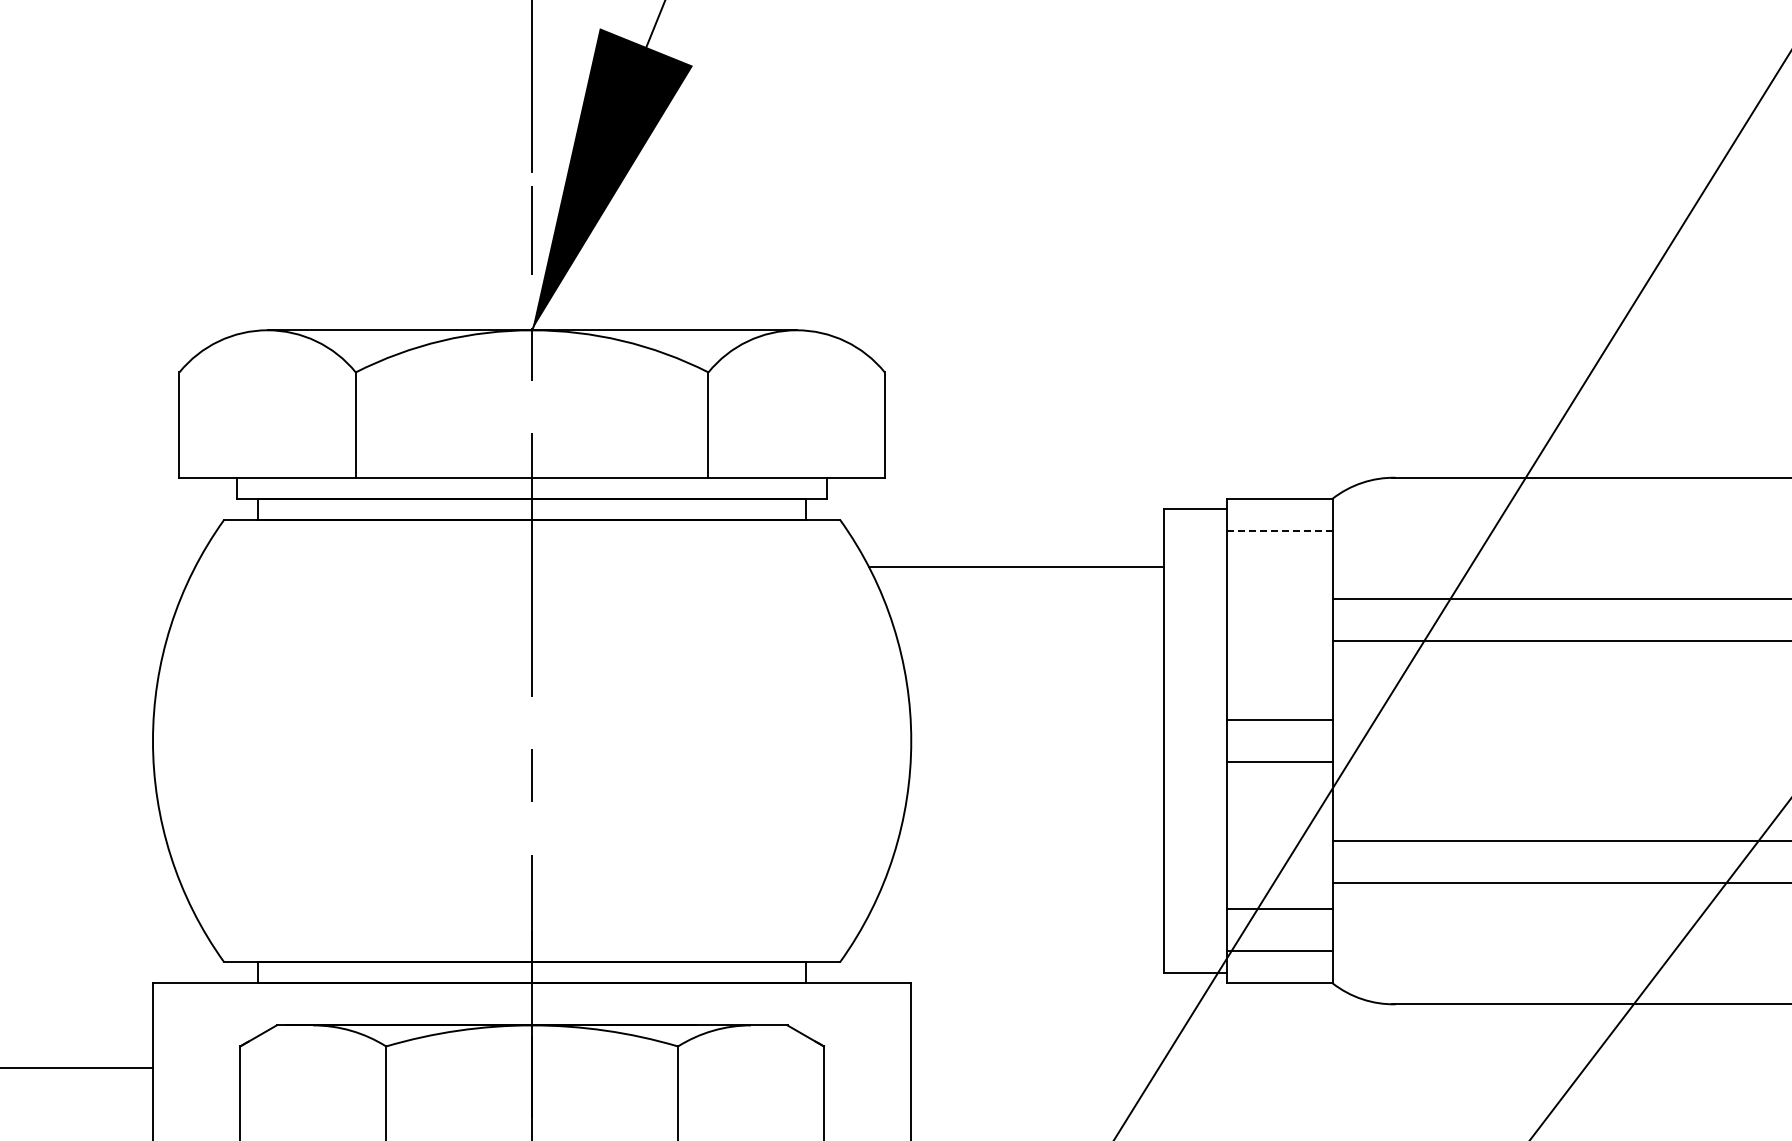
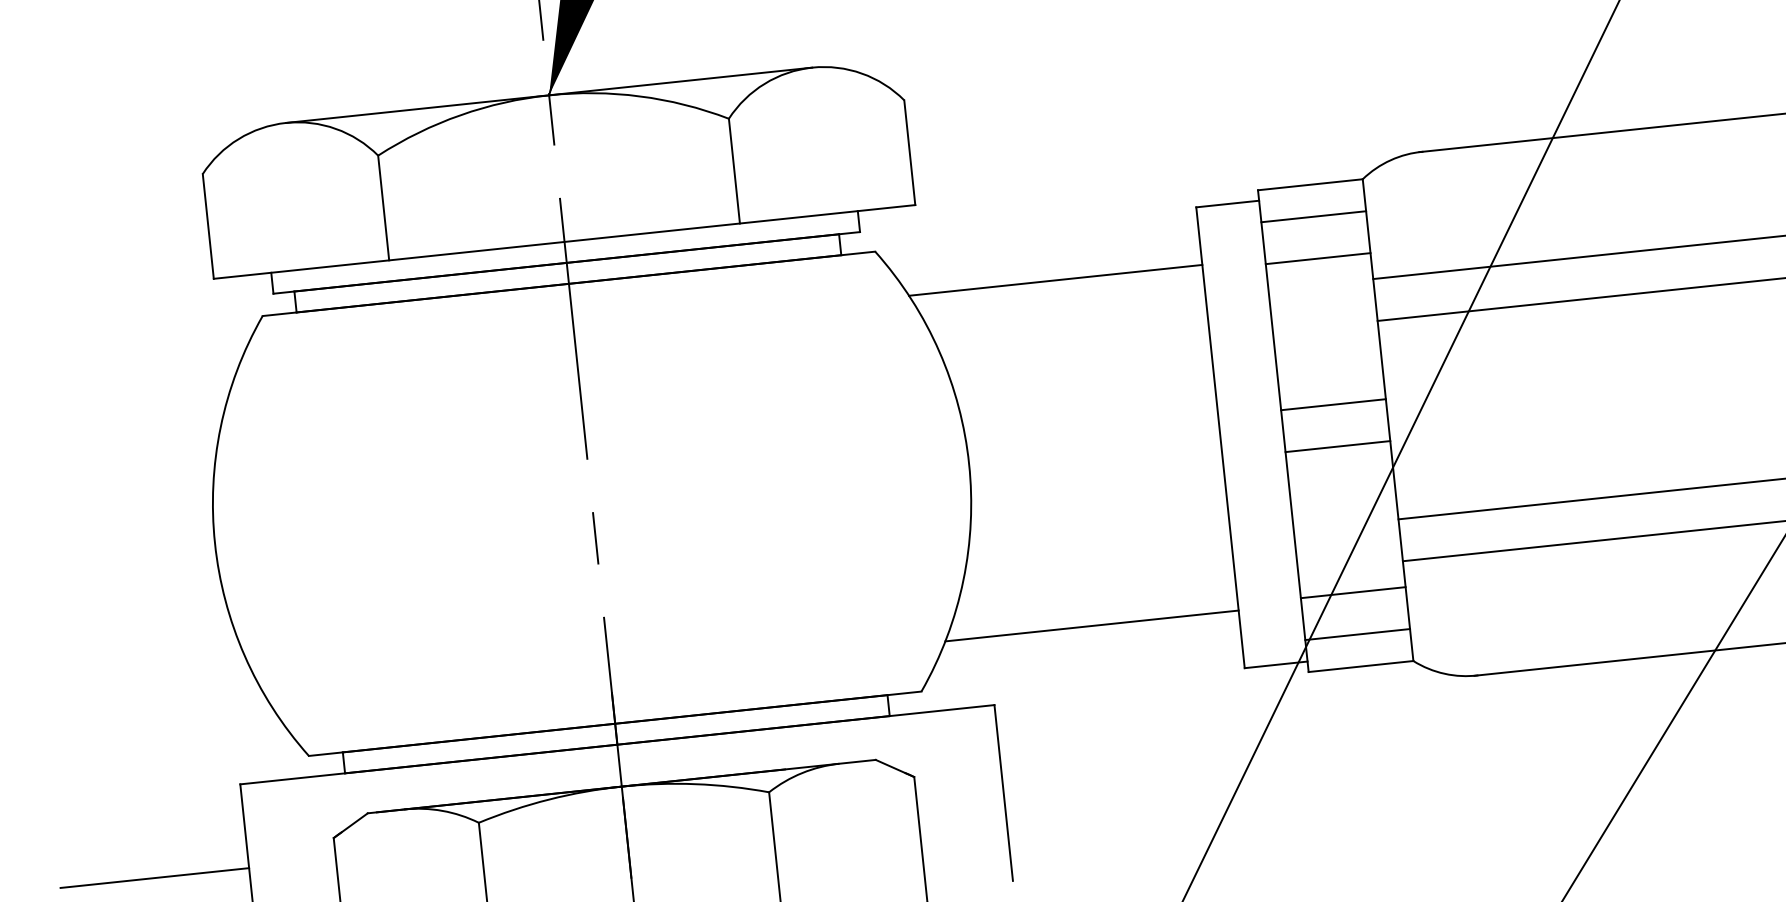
line: (1279, 530) -> (1313, 216), dashed -> solid
line: (1279, 573) -> (1317, 259), added
line: (1016, 914) -> (1091, 625), added

